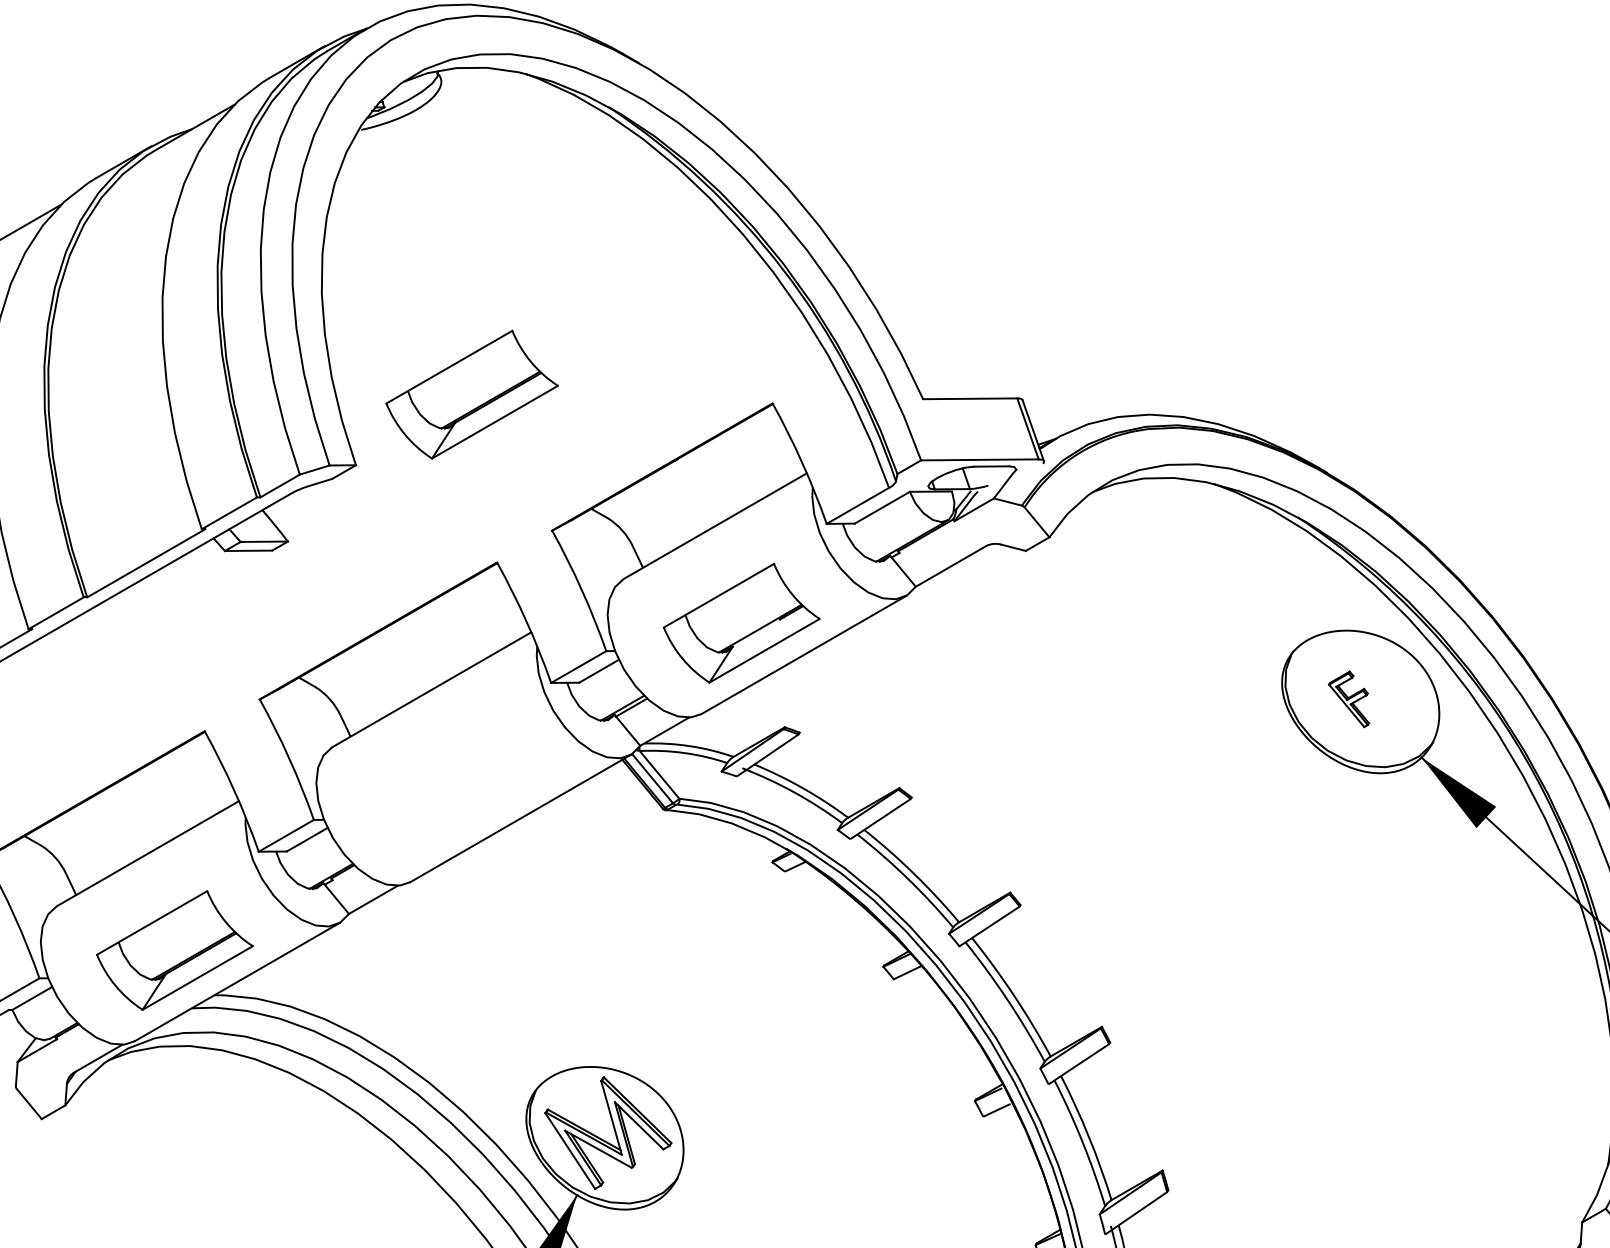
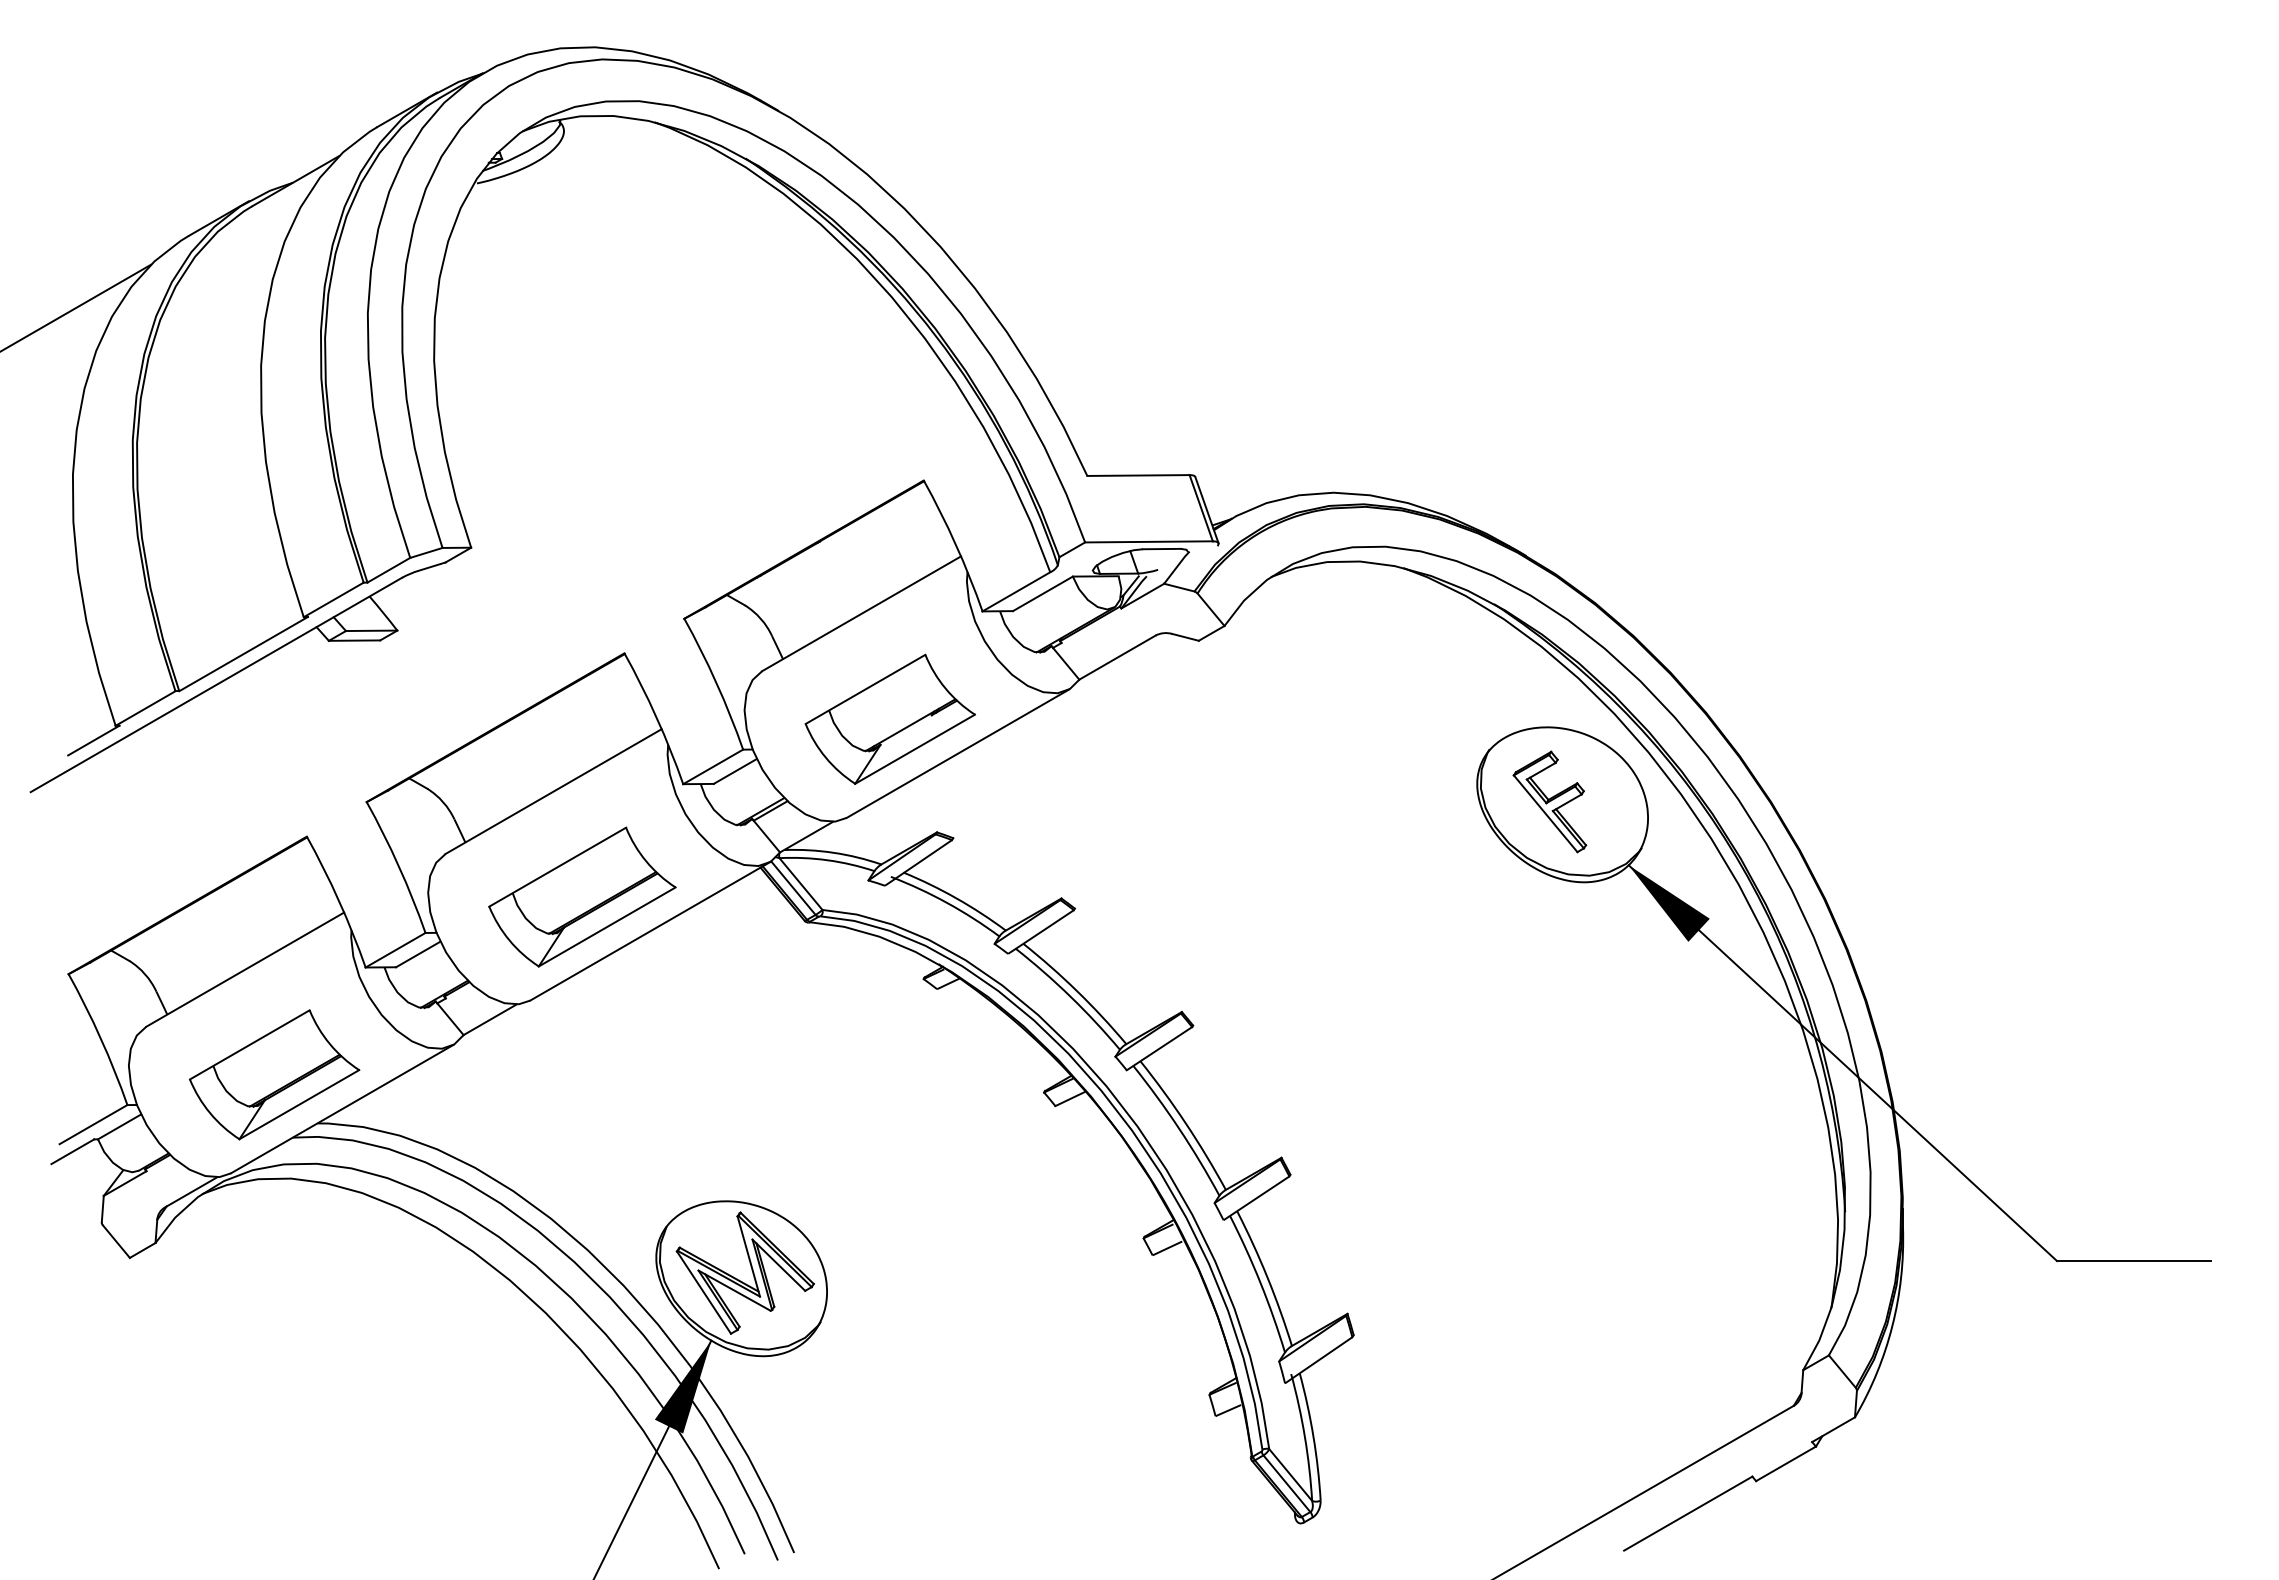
part: (472, 394) -> (582, 896), moved
part: (1348, 698) -> (1549, 801), size x1.67

